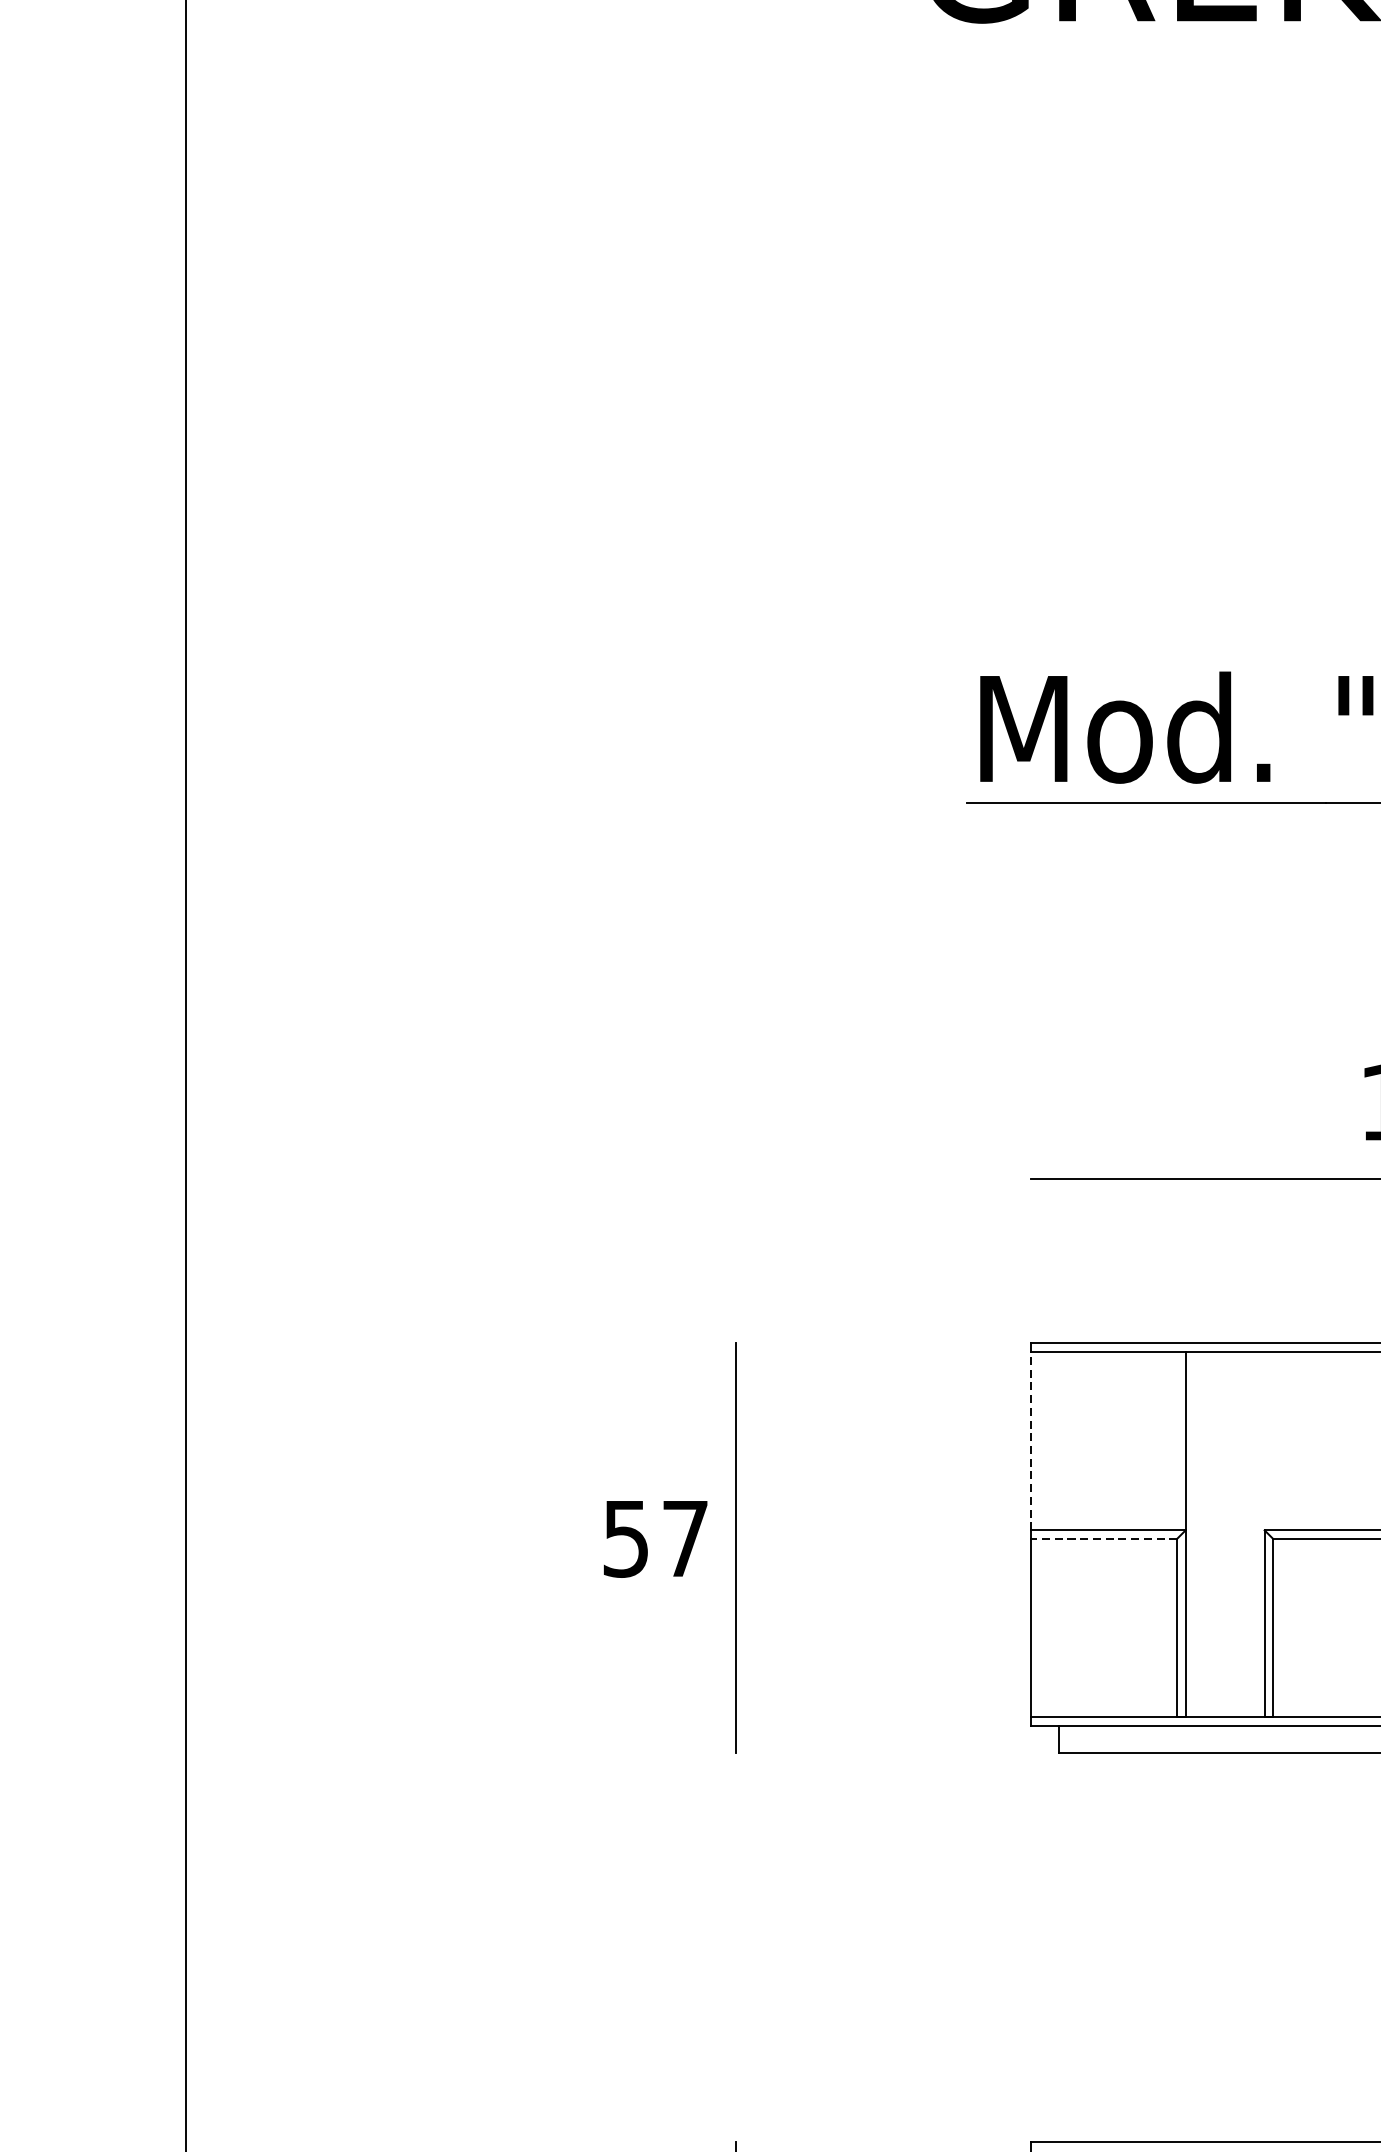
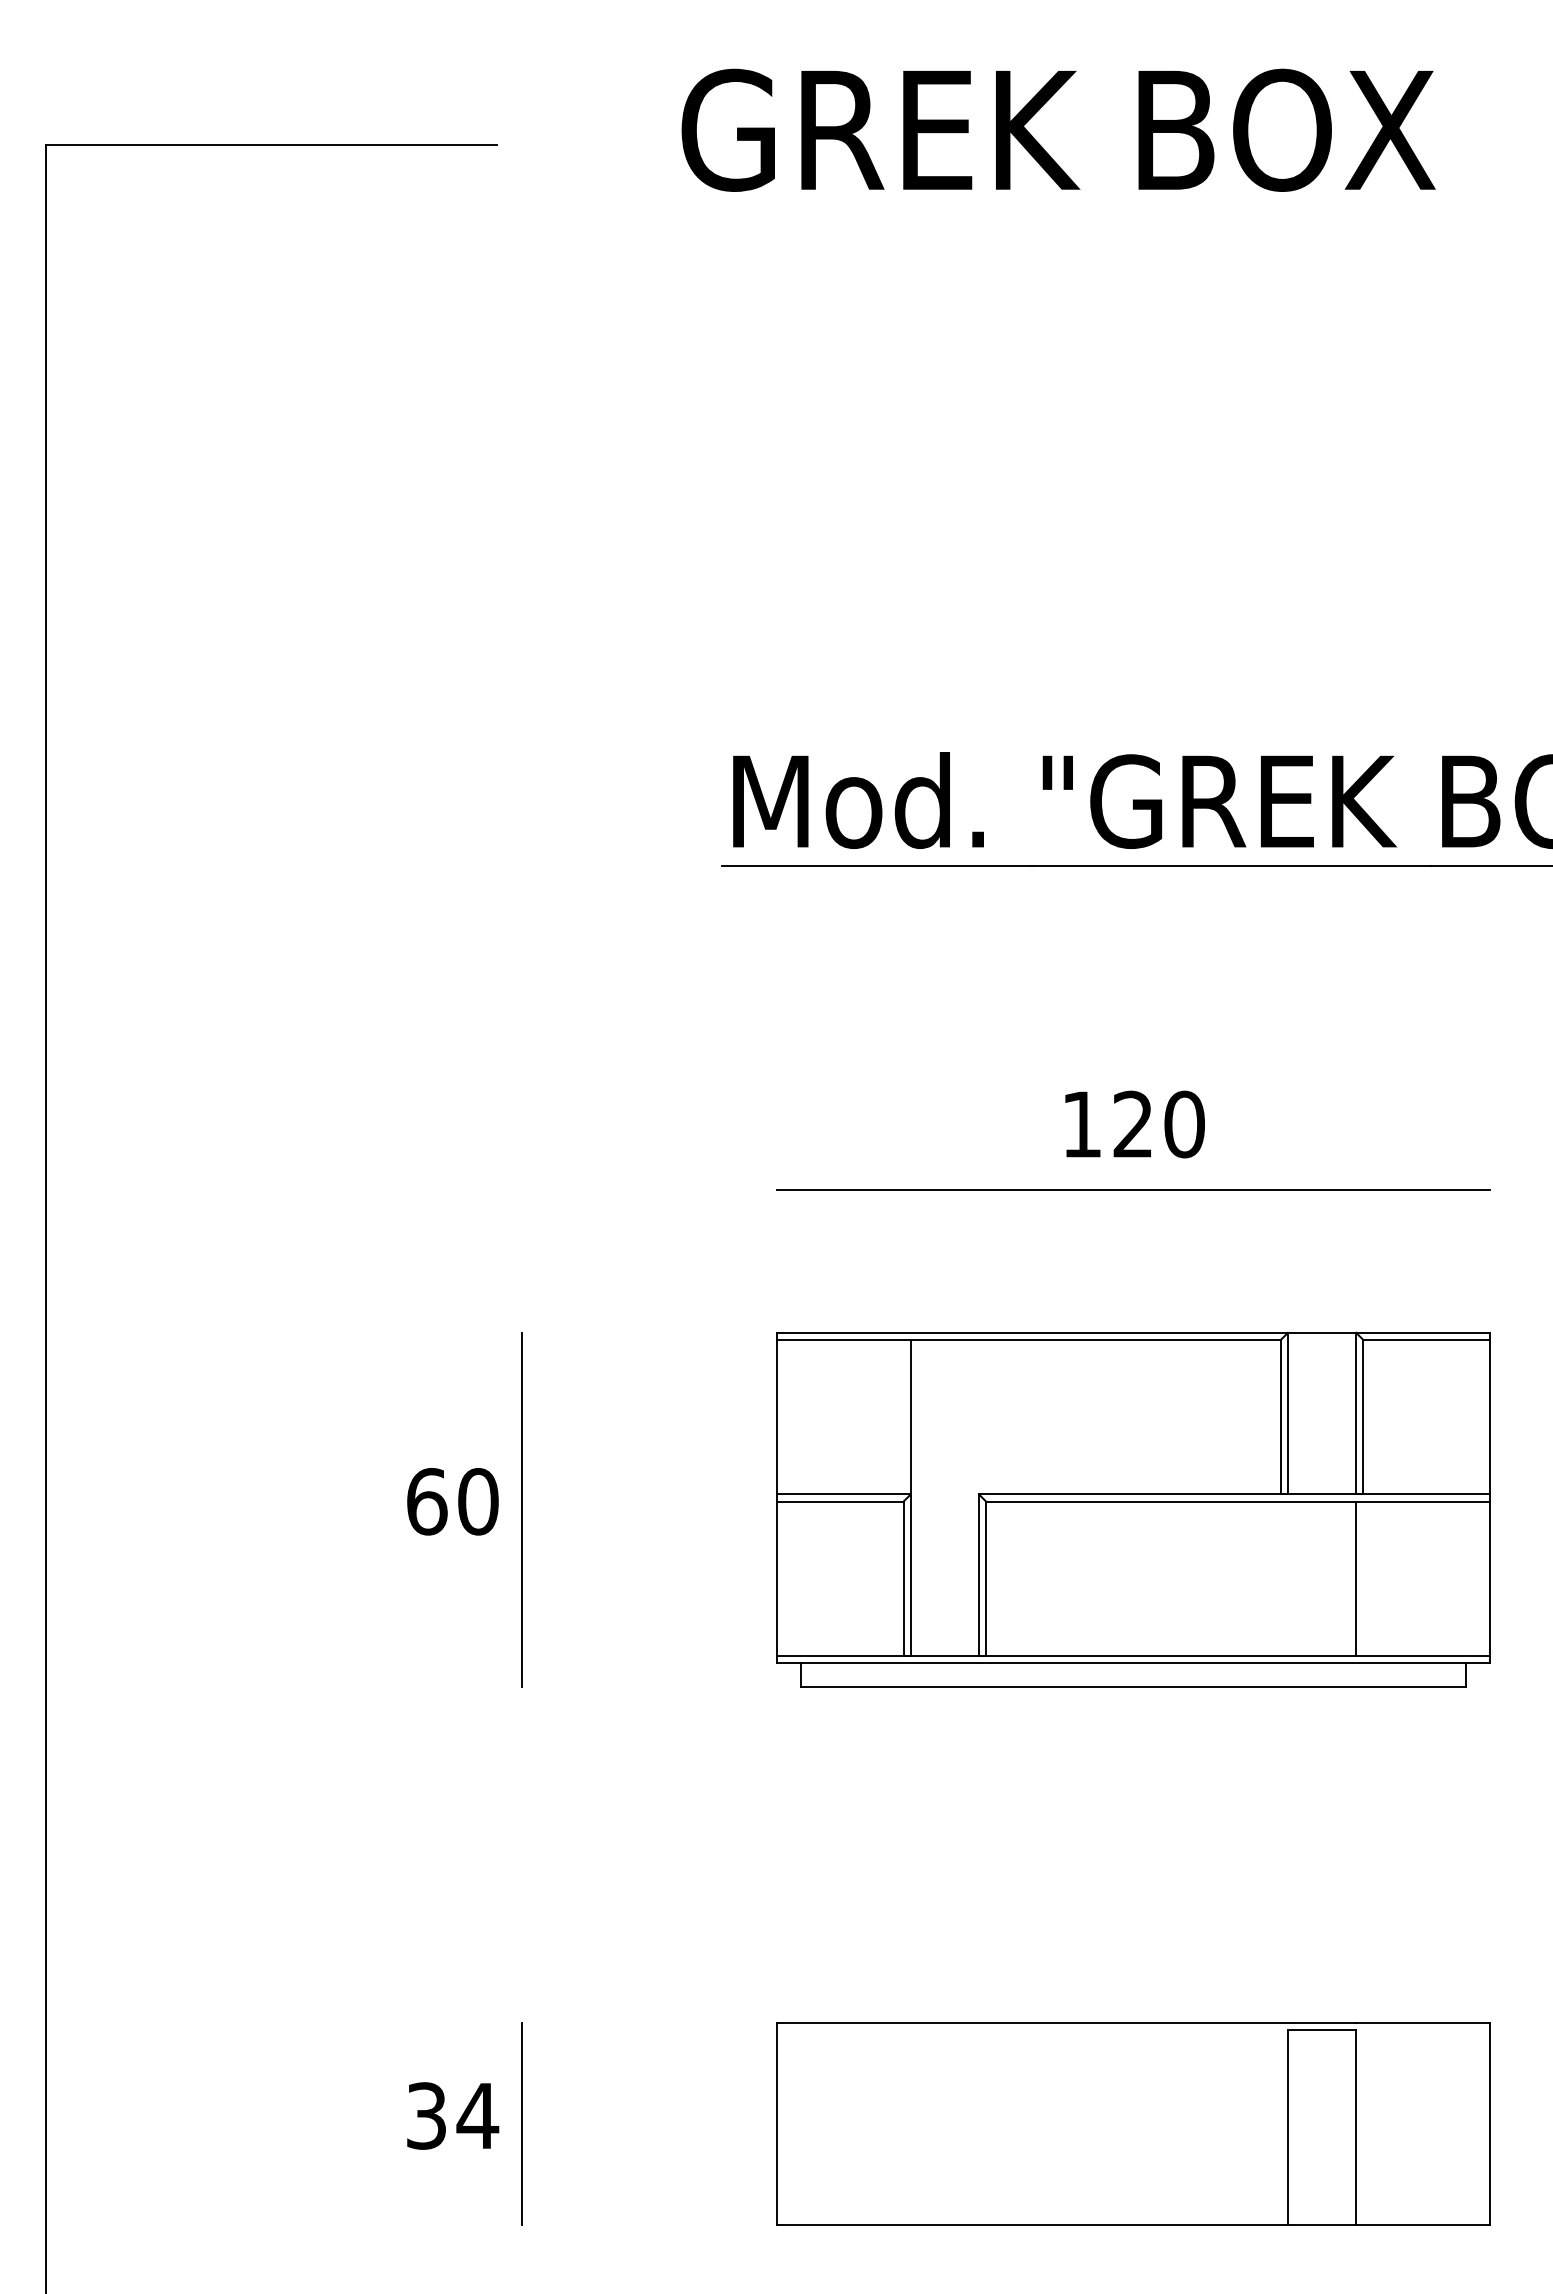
line: (1031, 1440) -> (777, 1416), dashed -> solid
text: (655, 1538) -> (452, 1501), 57 -> 60
line: (1103, 1538) -> (839, 1501), dashed -> solid

